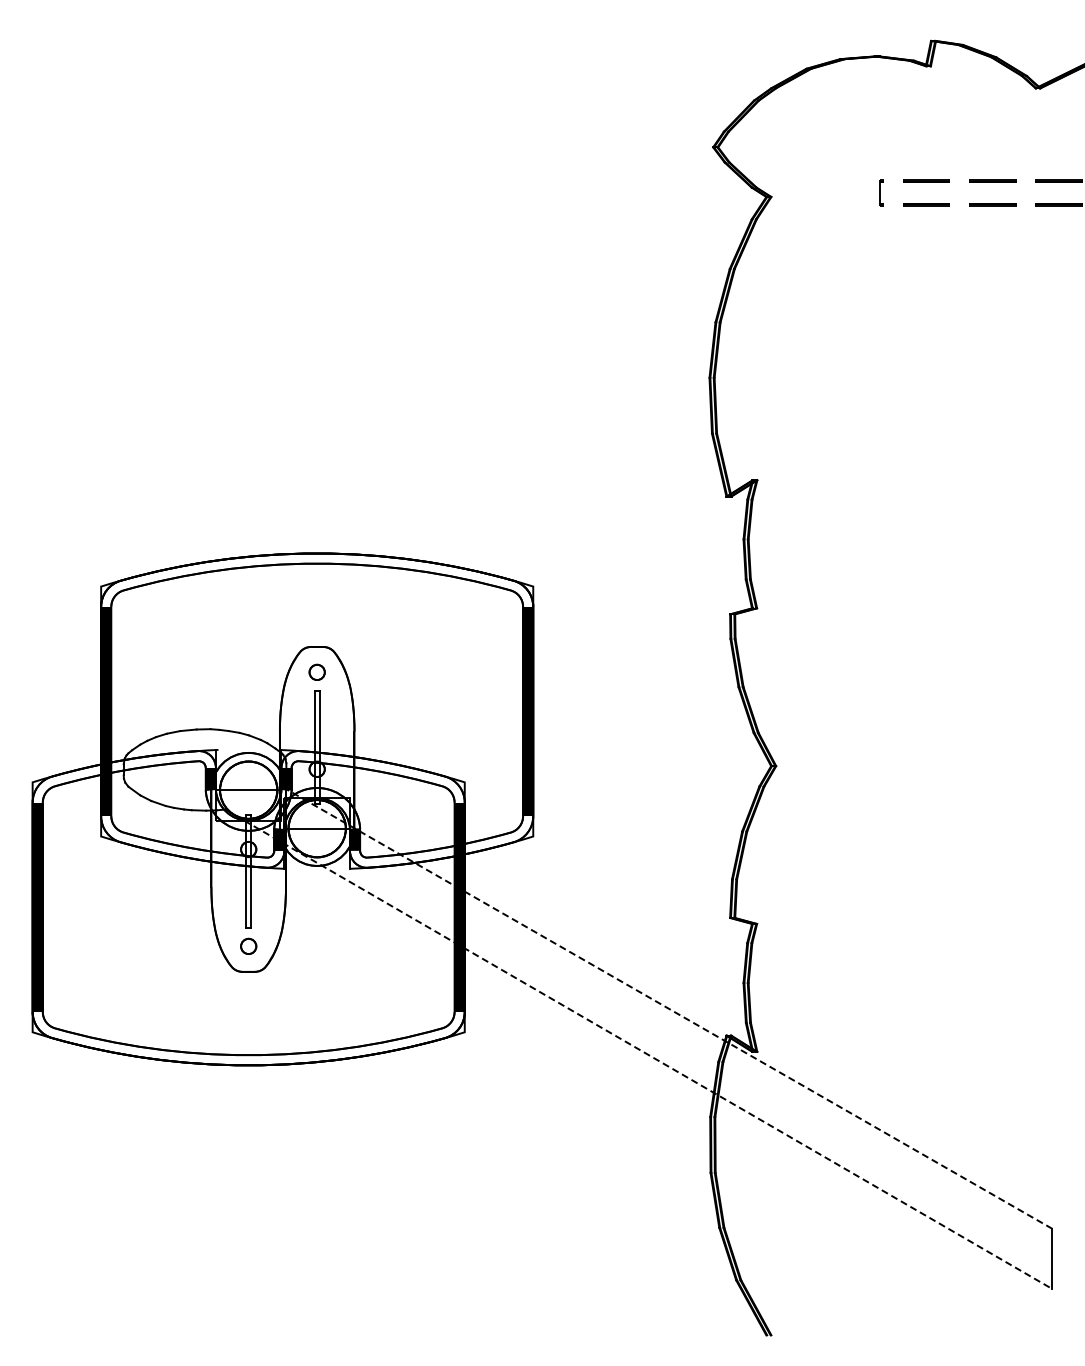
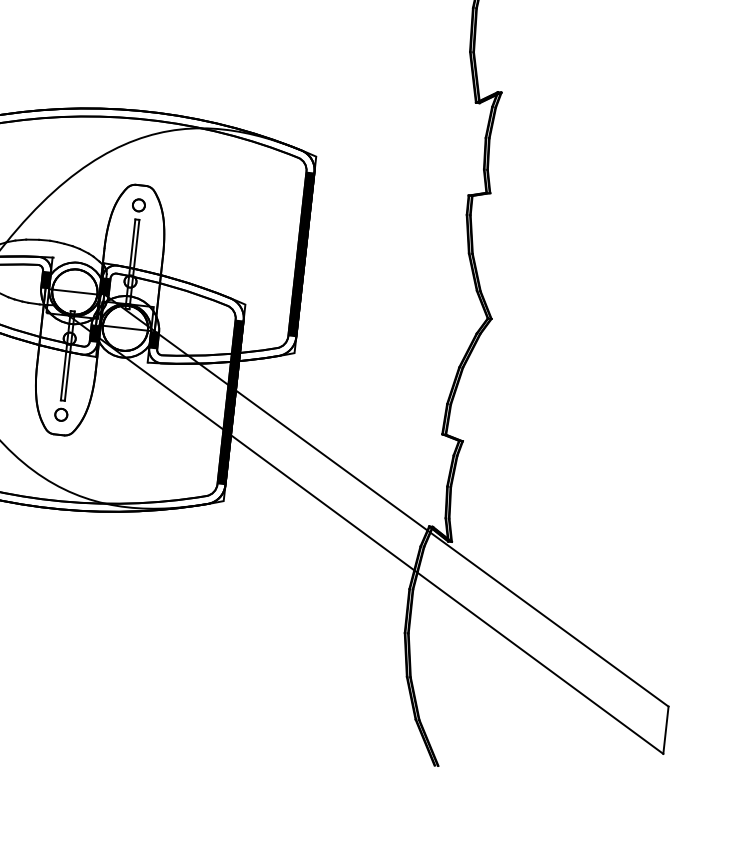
line: (666, 1007) -> (384, 499), dashed -> solid
line: (639, 1049) -> (359, 529), dashed -> solid

